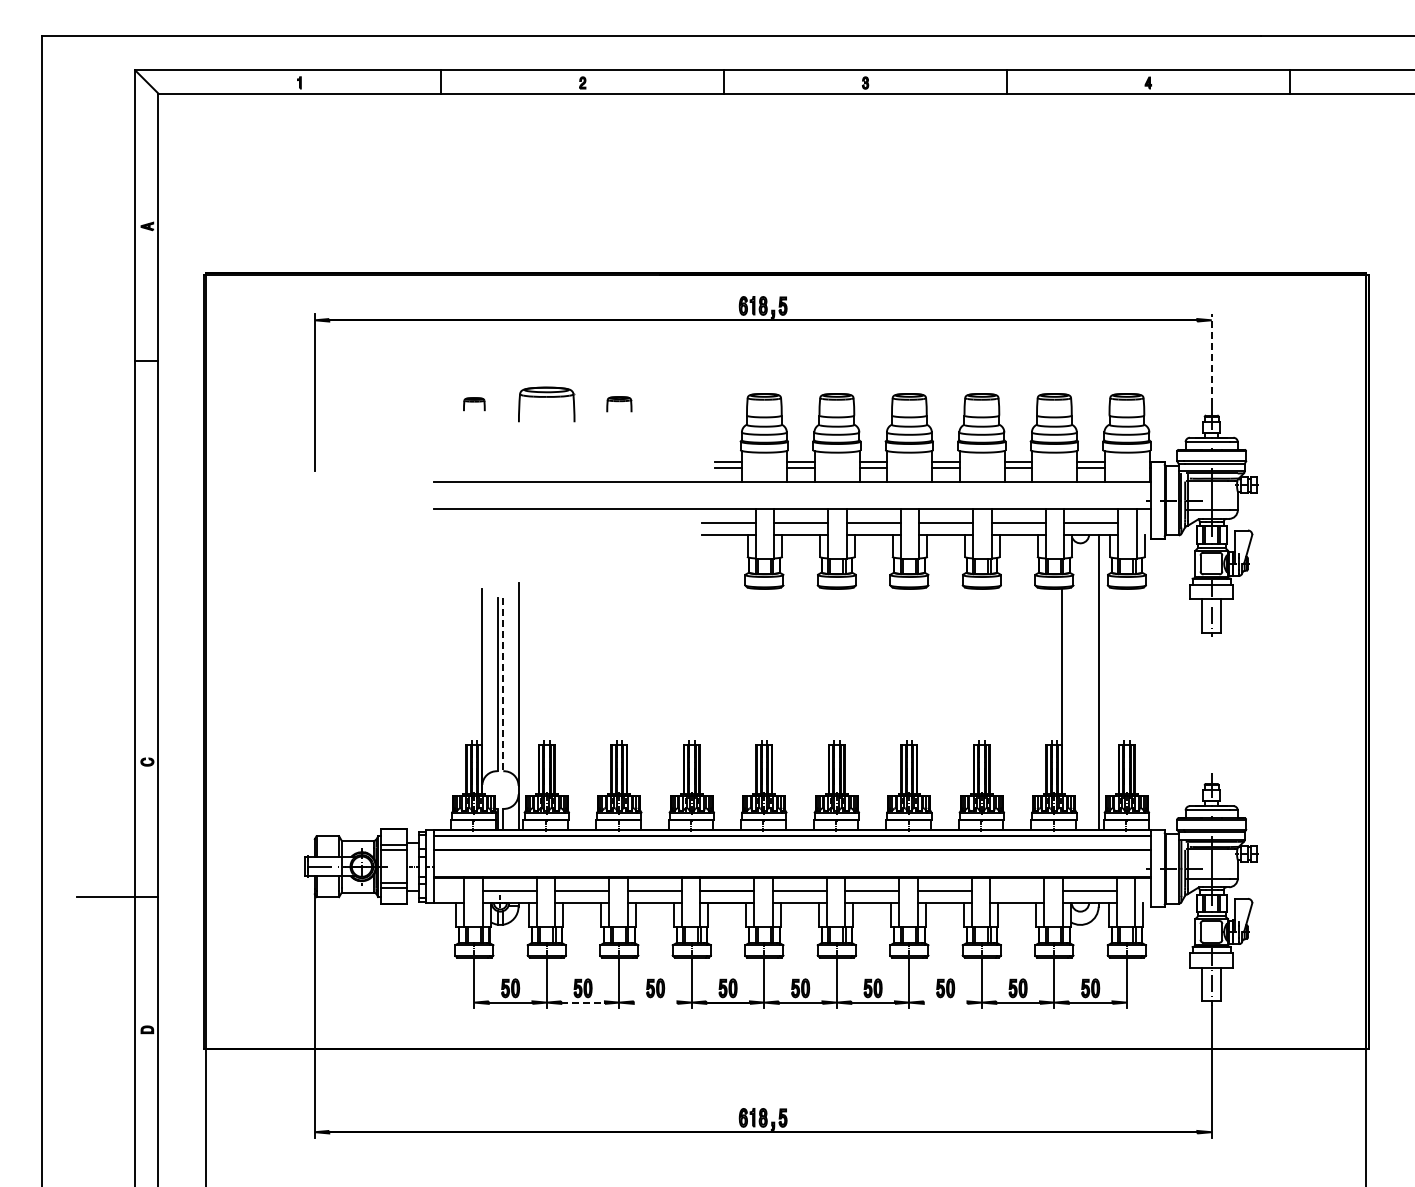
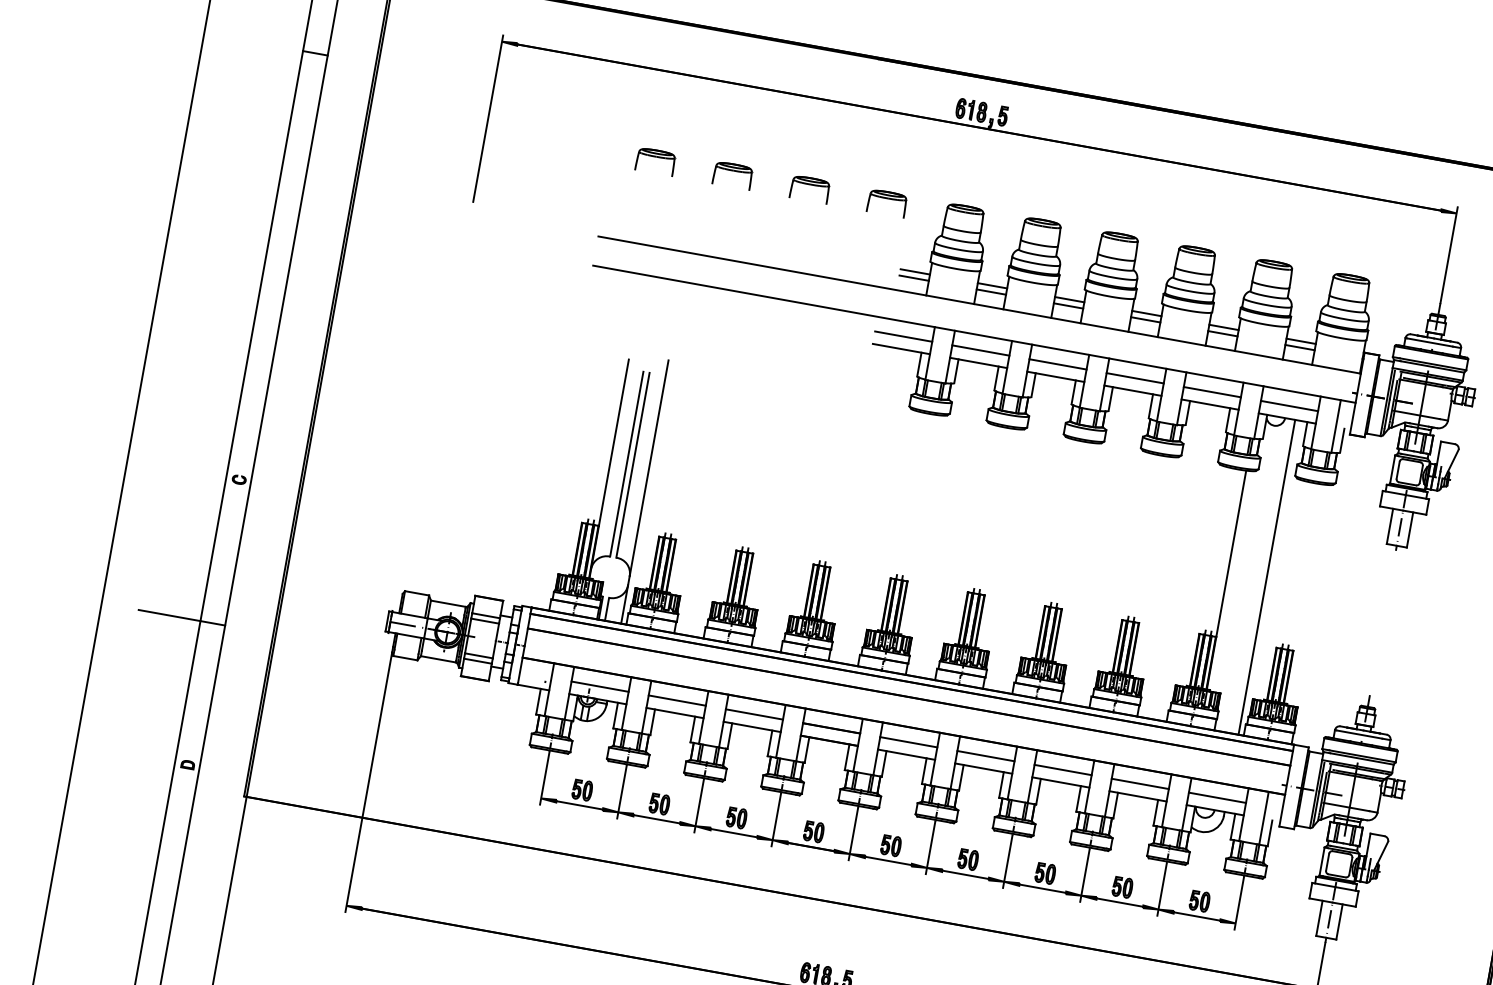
line: (1211, 359) -> (1448, 255), dashed -> solid
part: (474, 404) -> (655, 161), size x1.67
part: (546, 404) -> (732, 175), size x0.62
part: (619, 404) -> (810, 189), size x1.43
part: (691, 404) -> (886, 203), added
line: (503, 684) -> (633, 465), dashed -> solid
line: (1017, 891) -> (1140, 784), added
line: (583, 1002) -> (657, 819), dashed -> solid
line: (655, 1002) -> (733, 833), added
line: (945, 1002) -> (1042, 888), added

